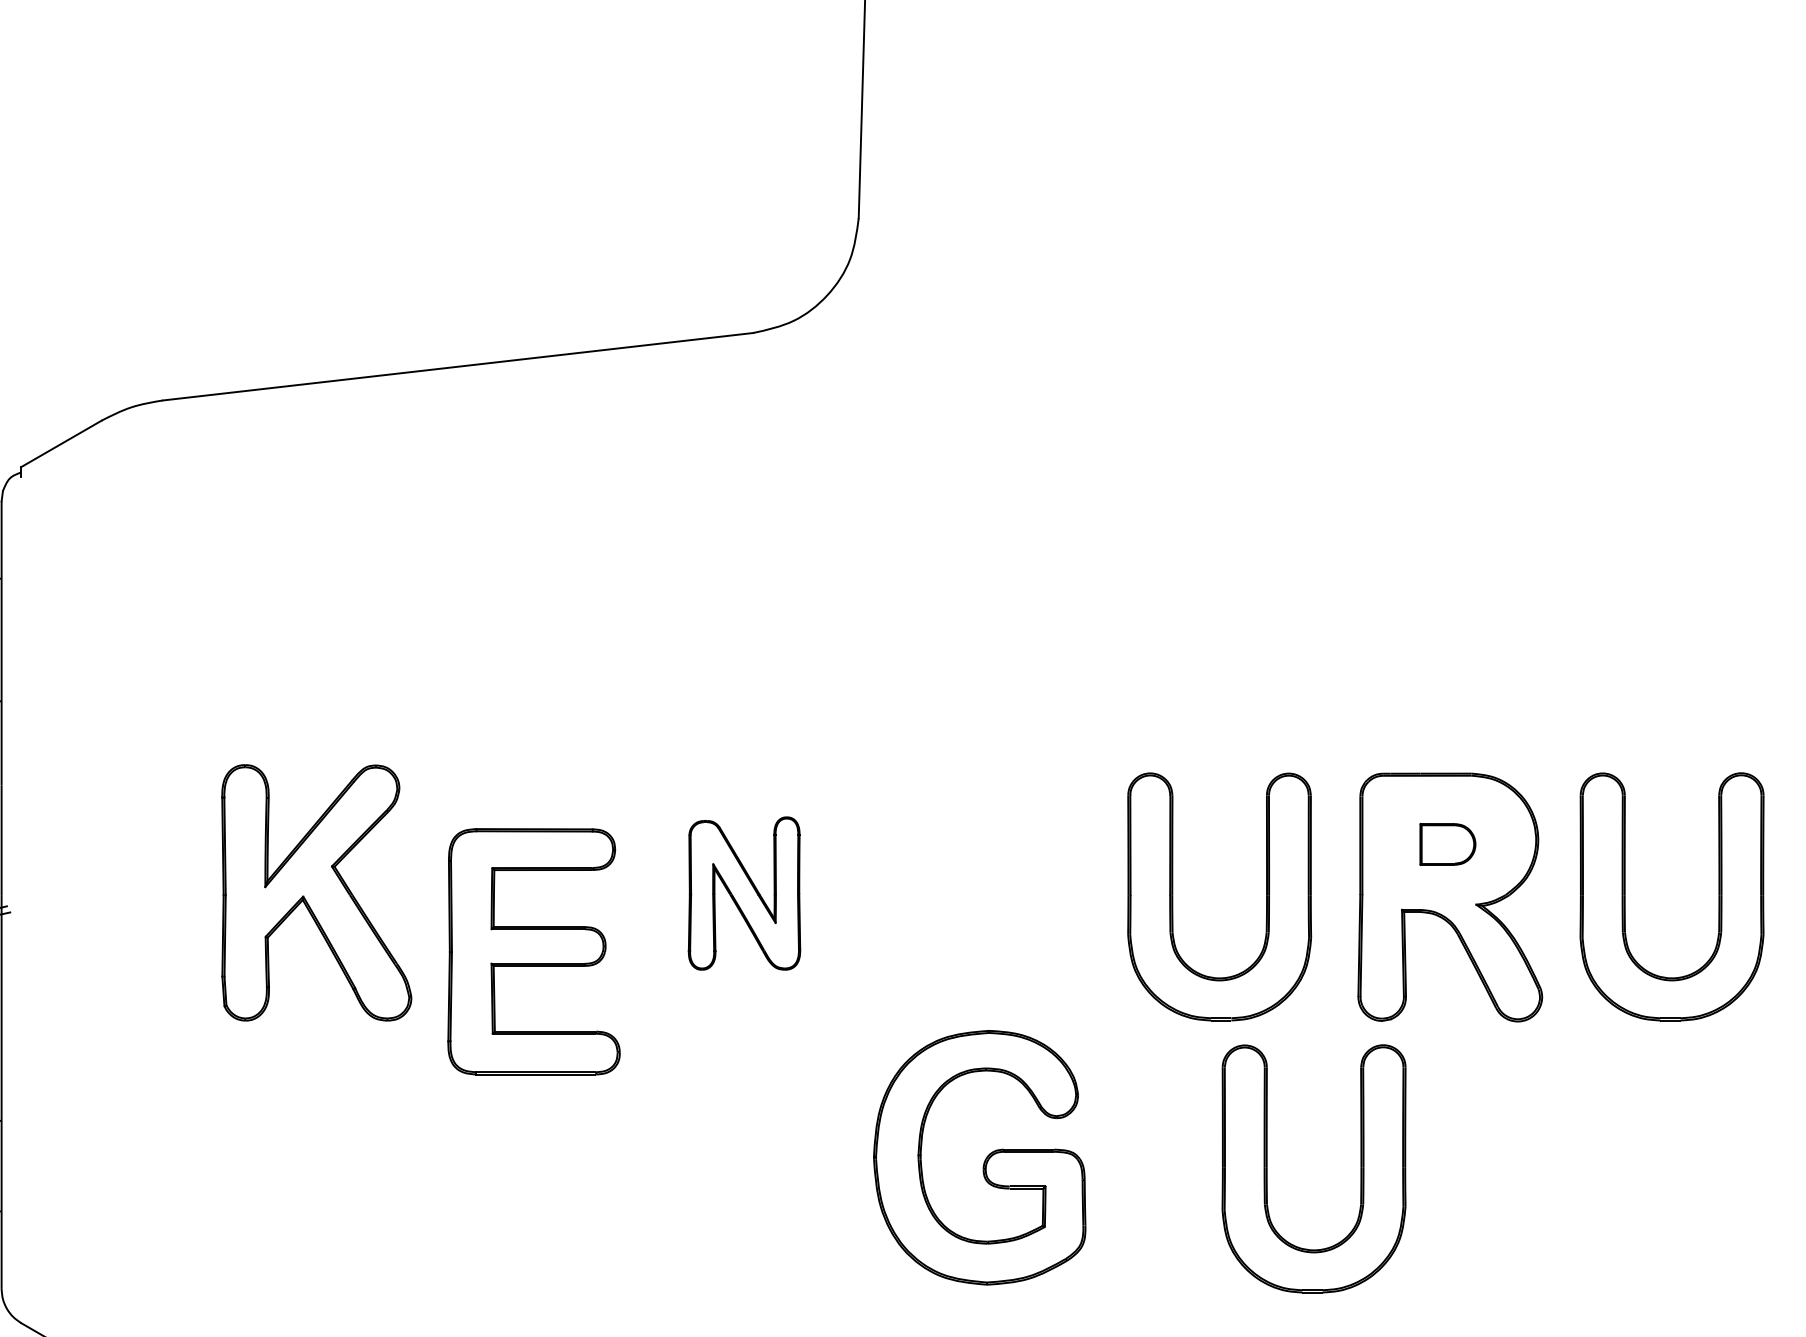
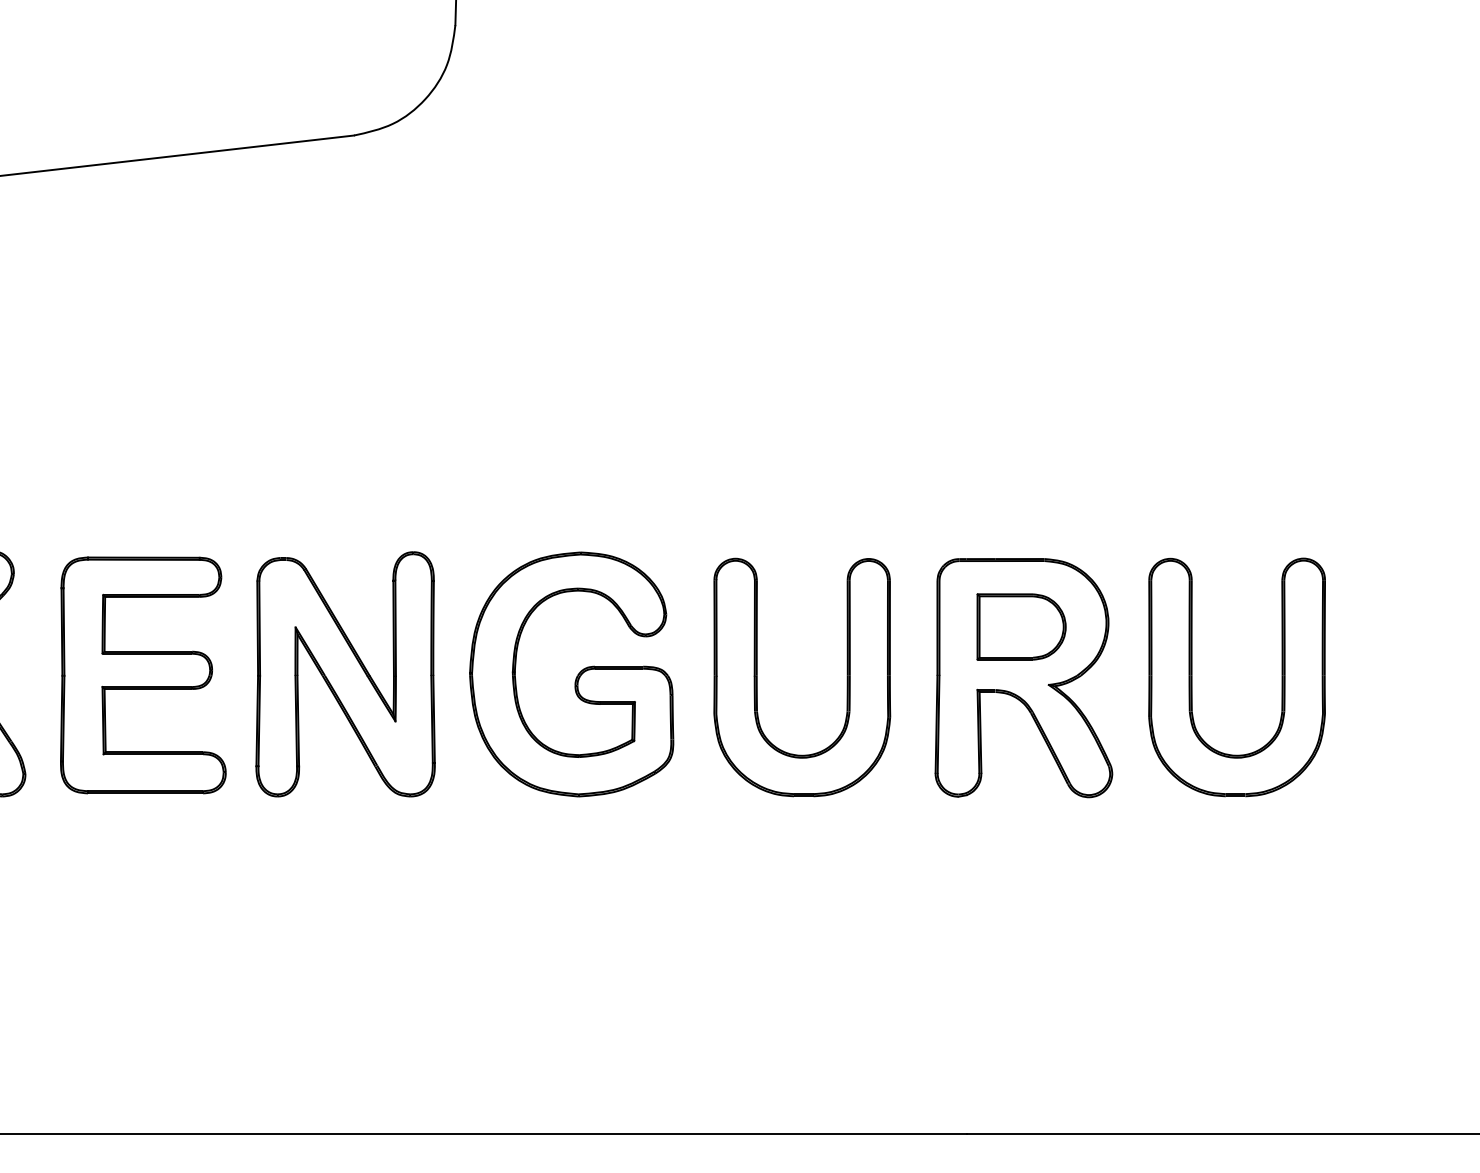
part: (1447, 844) -> (1021, 627), size x1.67
part: (744, 893) -> (345, 674), size x1.67
part: (533, 951) -> (142, 675), moved
part: (979, 1157) -> (571, 674), moved
part: (1267, 1168) -> (848, 938), removed

